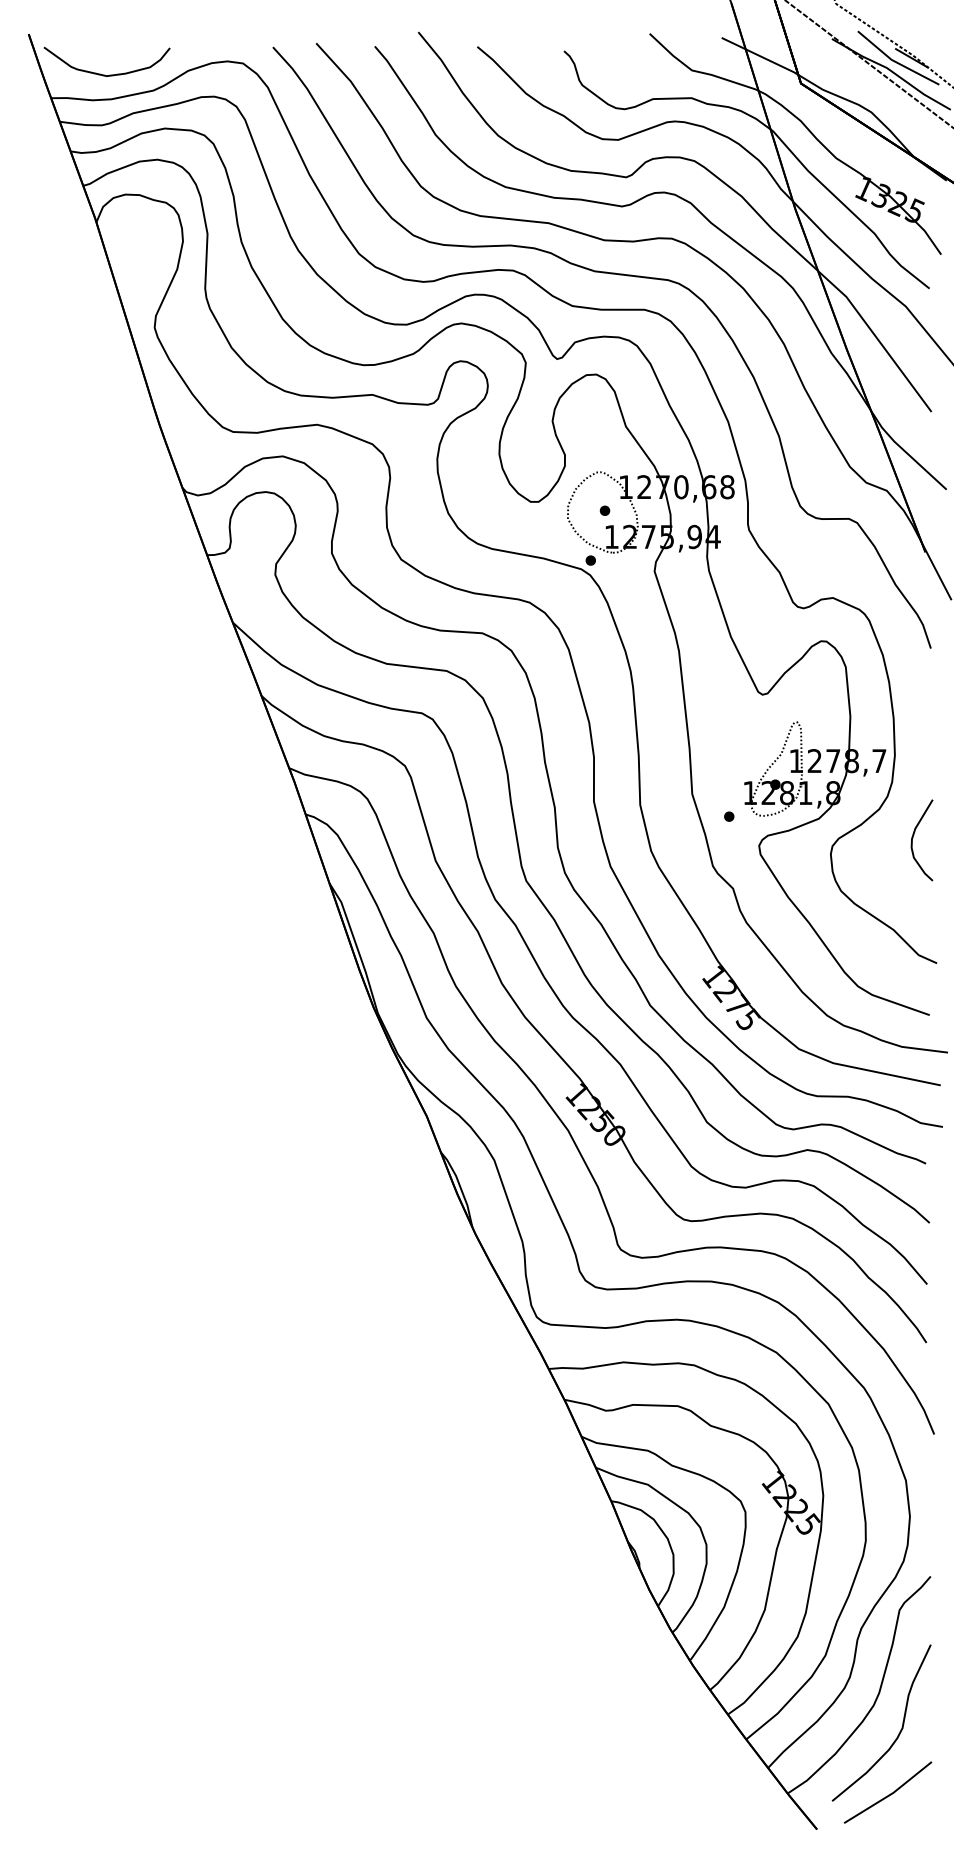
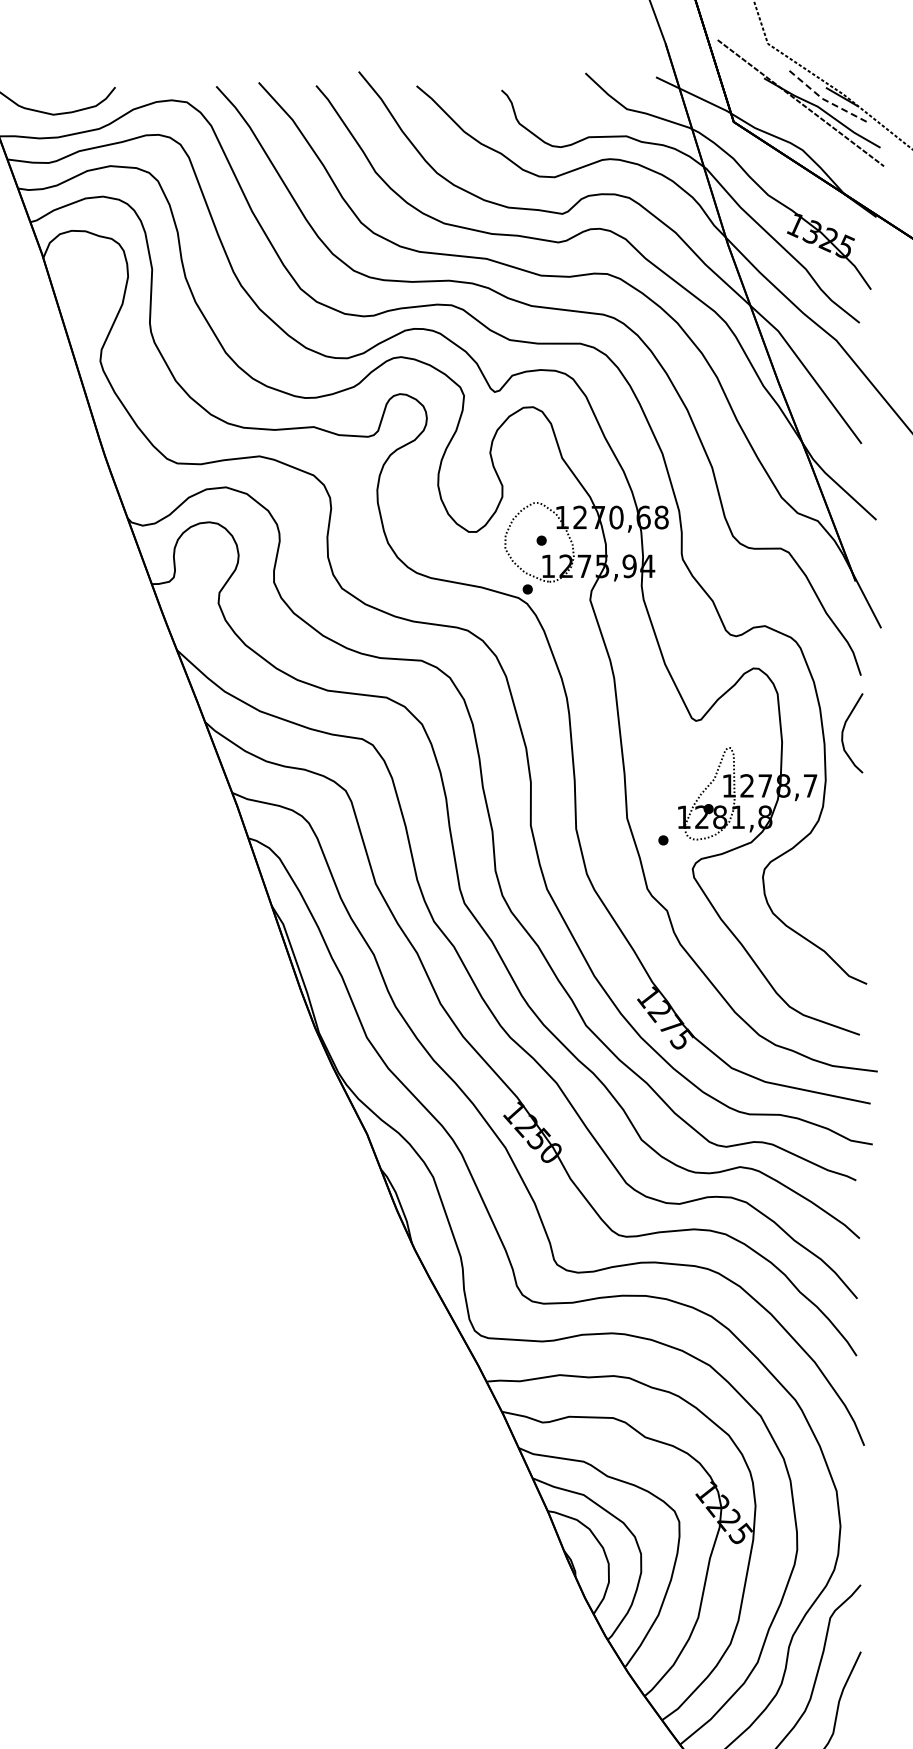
line: (895, 61) -> (826, 100), solid -> dashed
curve: (913, 838) -> (843, 731), moved

